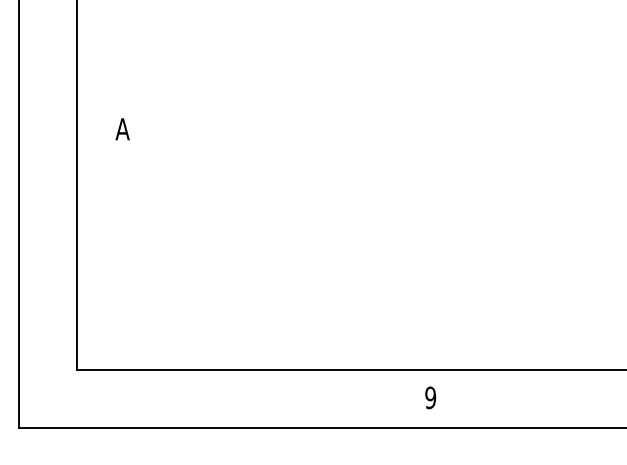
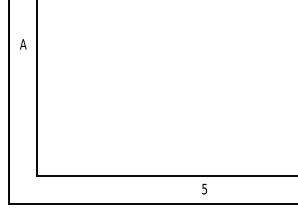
text: (123, 129) -> (23, 44), moved
text: (430, 396) -> (204, 188), 9 -> 5

